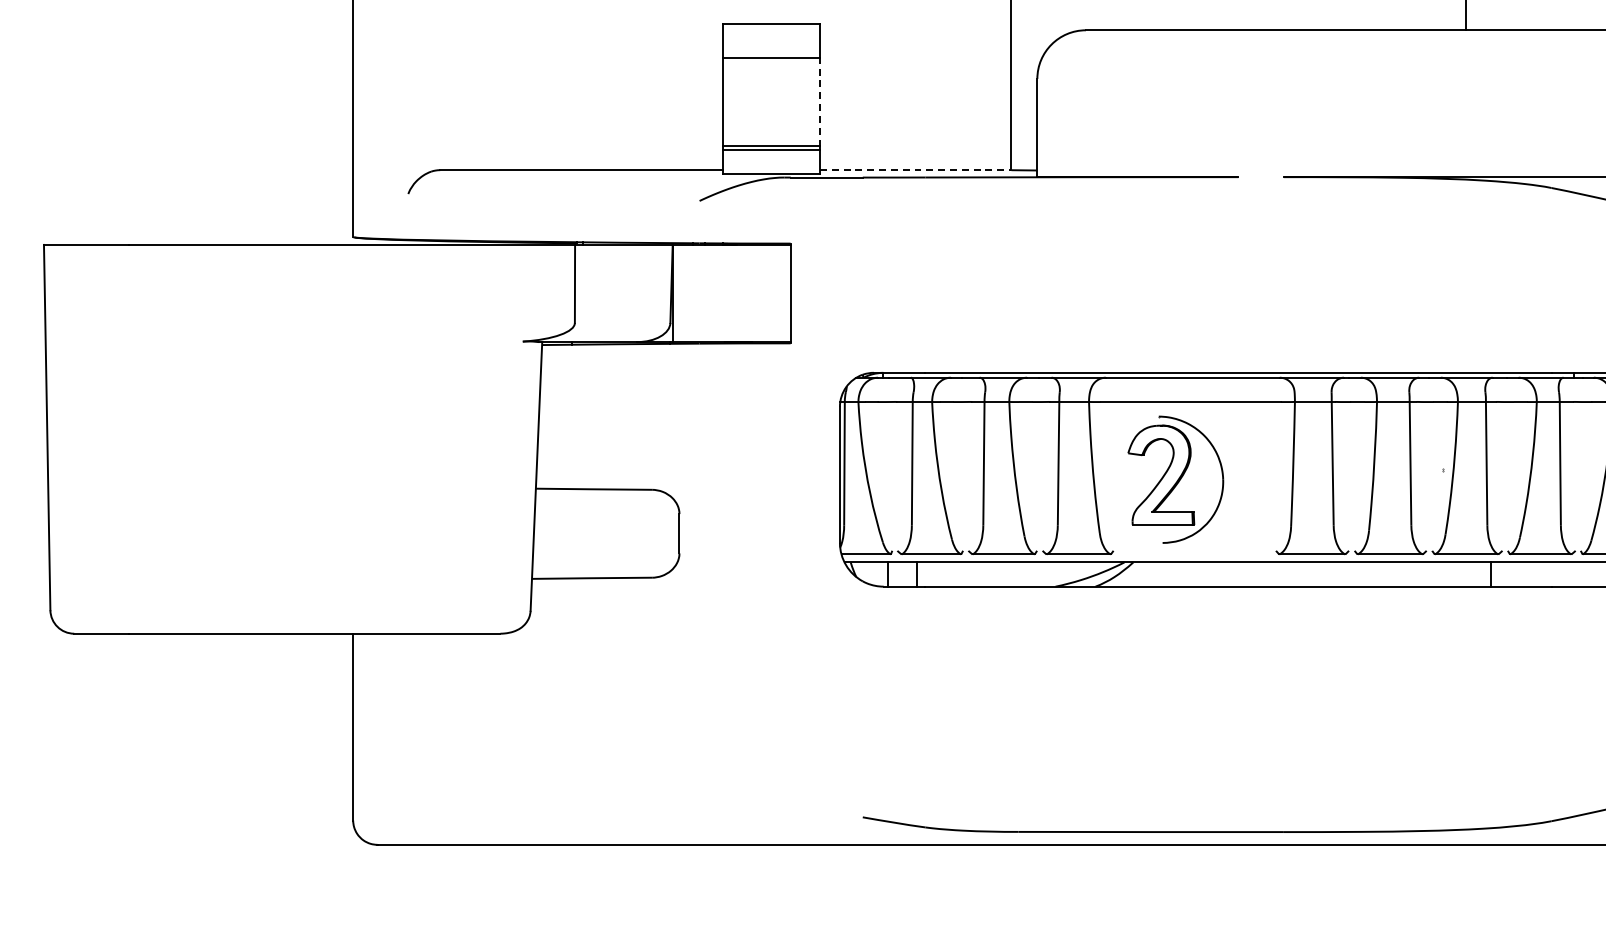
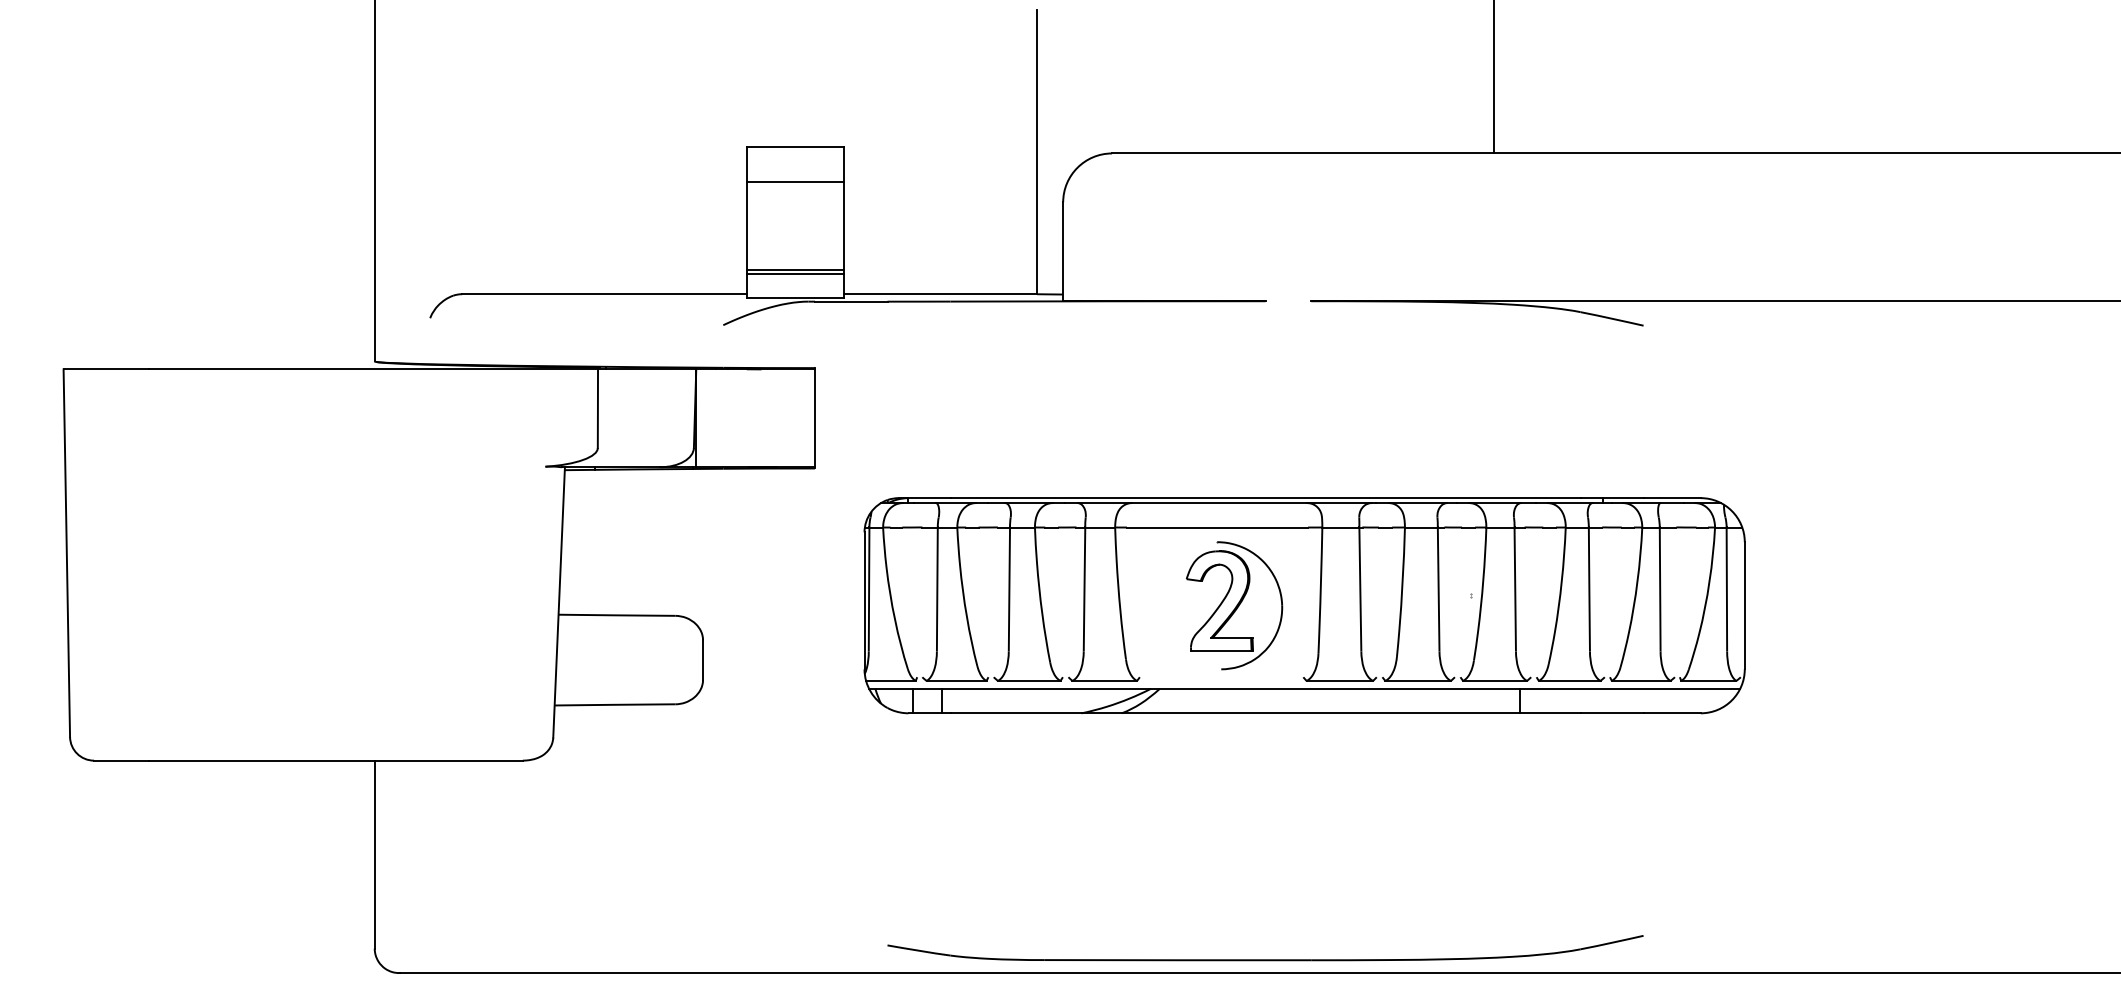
line: (820, 101) -> (844, 225), dashed -> solid
line: (916, 170) -> (941, 294), dashed -> solid
part: (1175, 479) -> (1234, 605), moved

